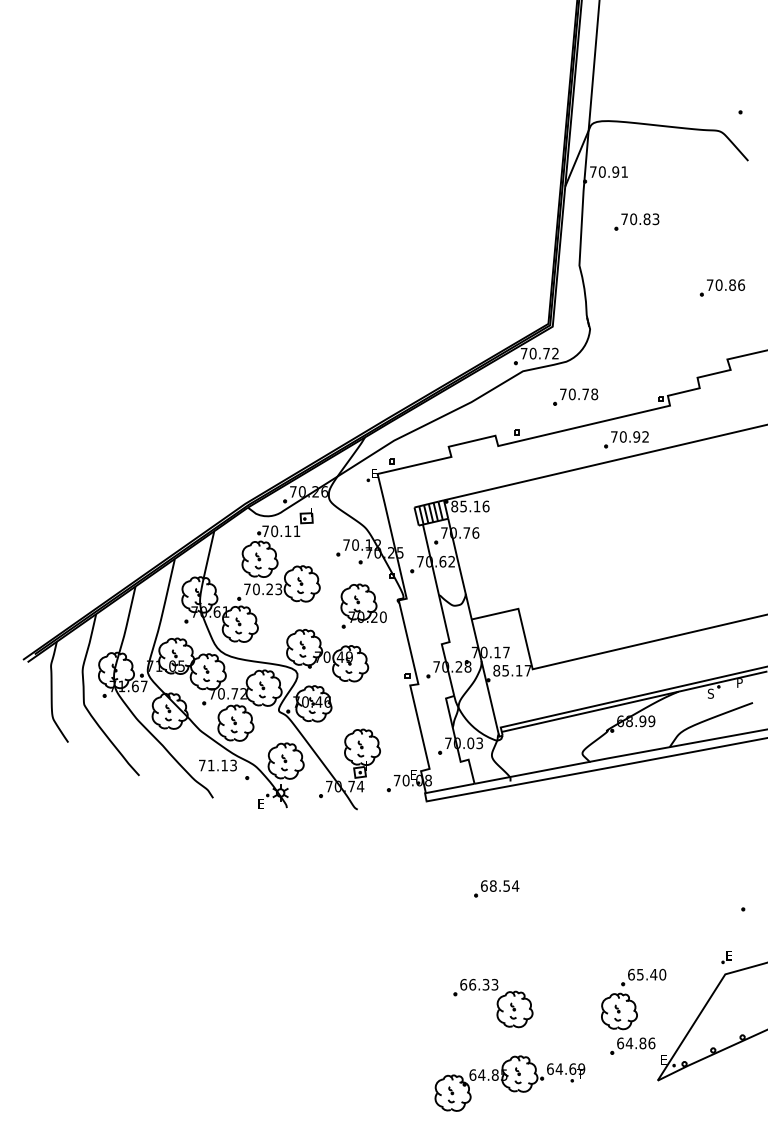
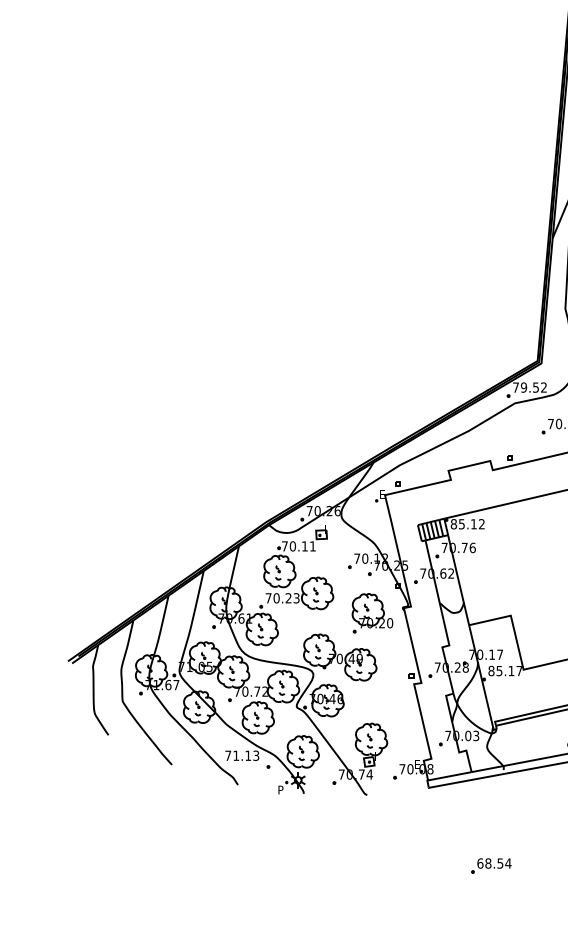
text: (539, 353) -> (529, 387), 70.72 -> 79.52
text: (485, 506) -> (481, 524), 85.16 -> 85.12
text: (261, 803) -> (281, 789), E -> P

